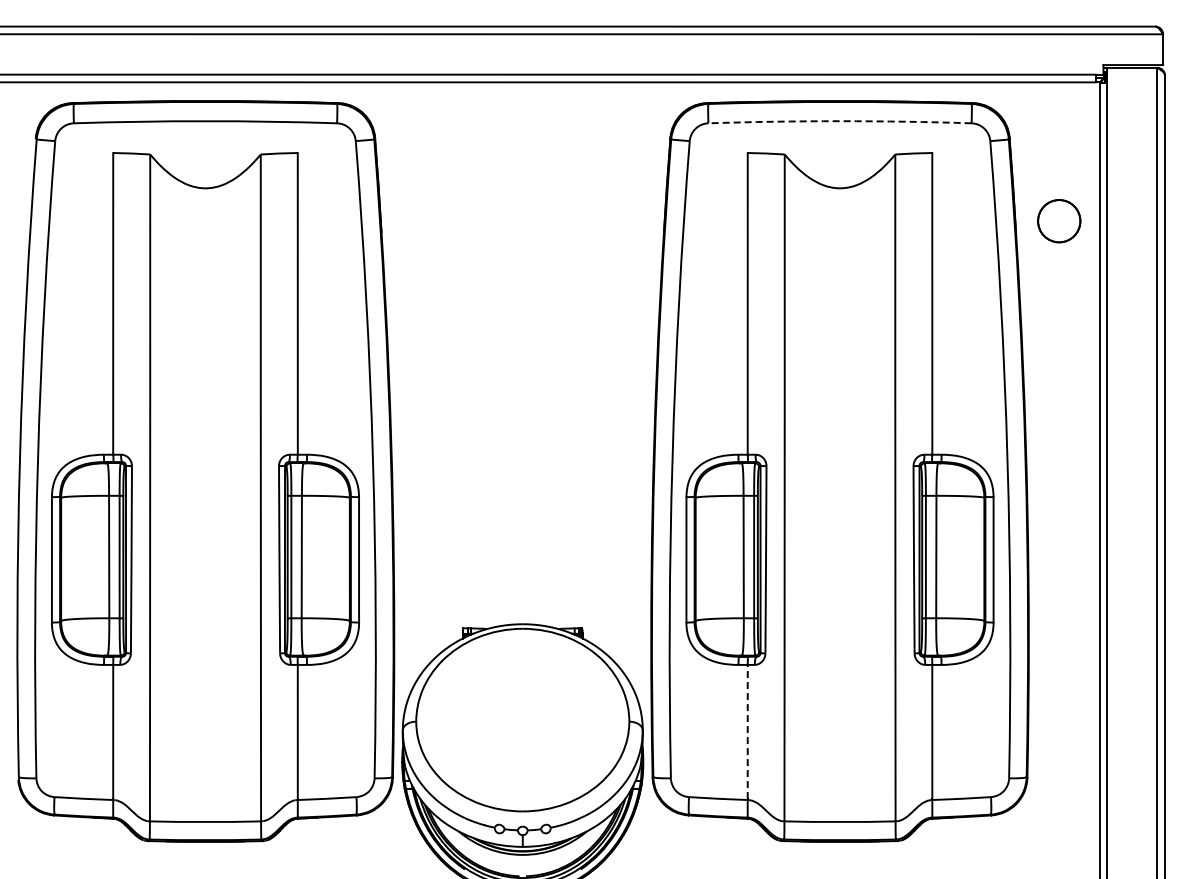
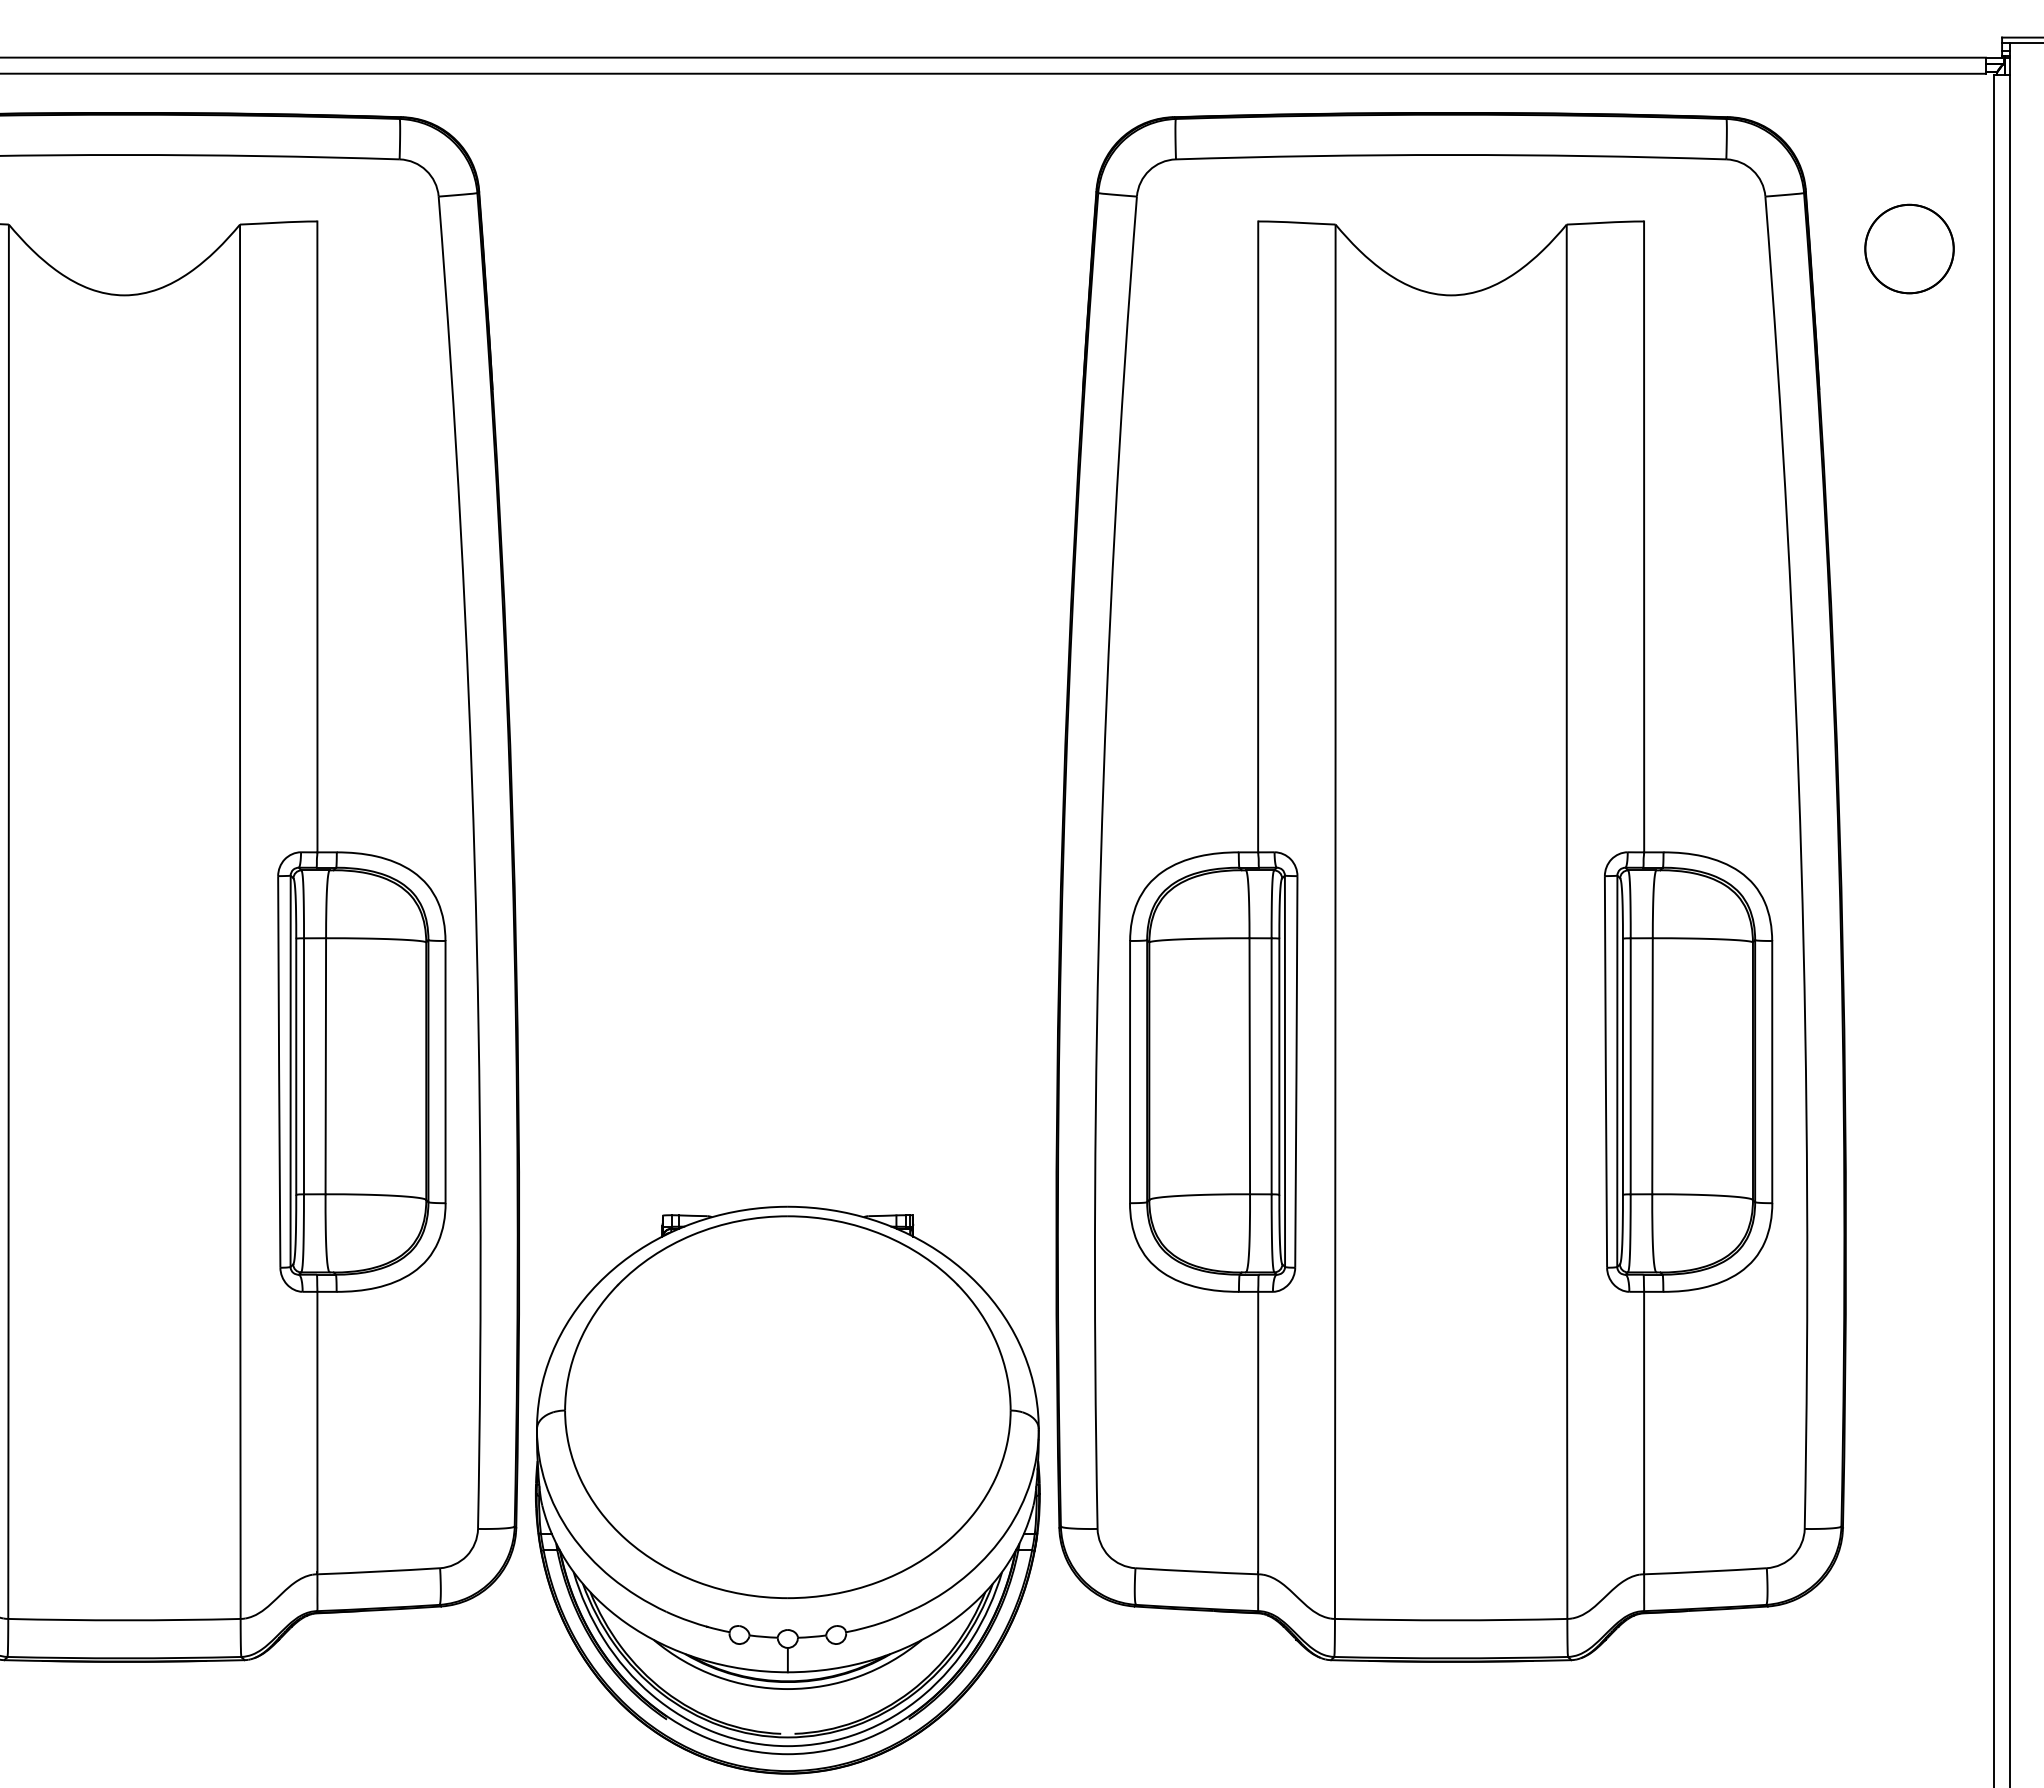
arc: (840, 121) -> (1452, 155), dashed -> solid
circle: (1059, 221) -> (1910, 249), moved
line: (747, 731) -> (1257, 1431), dashed -> solid

